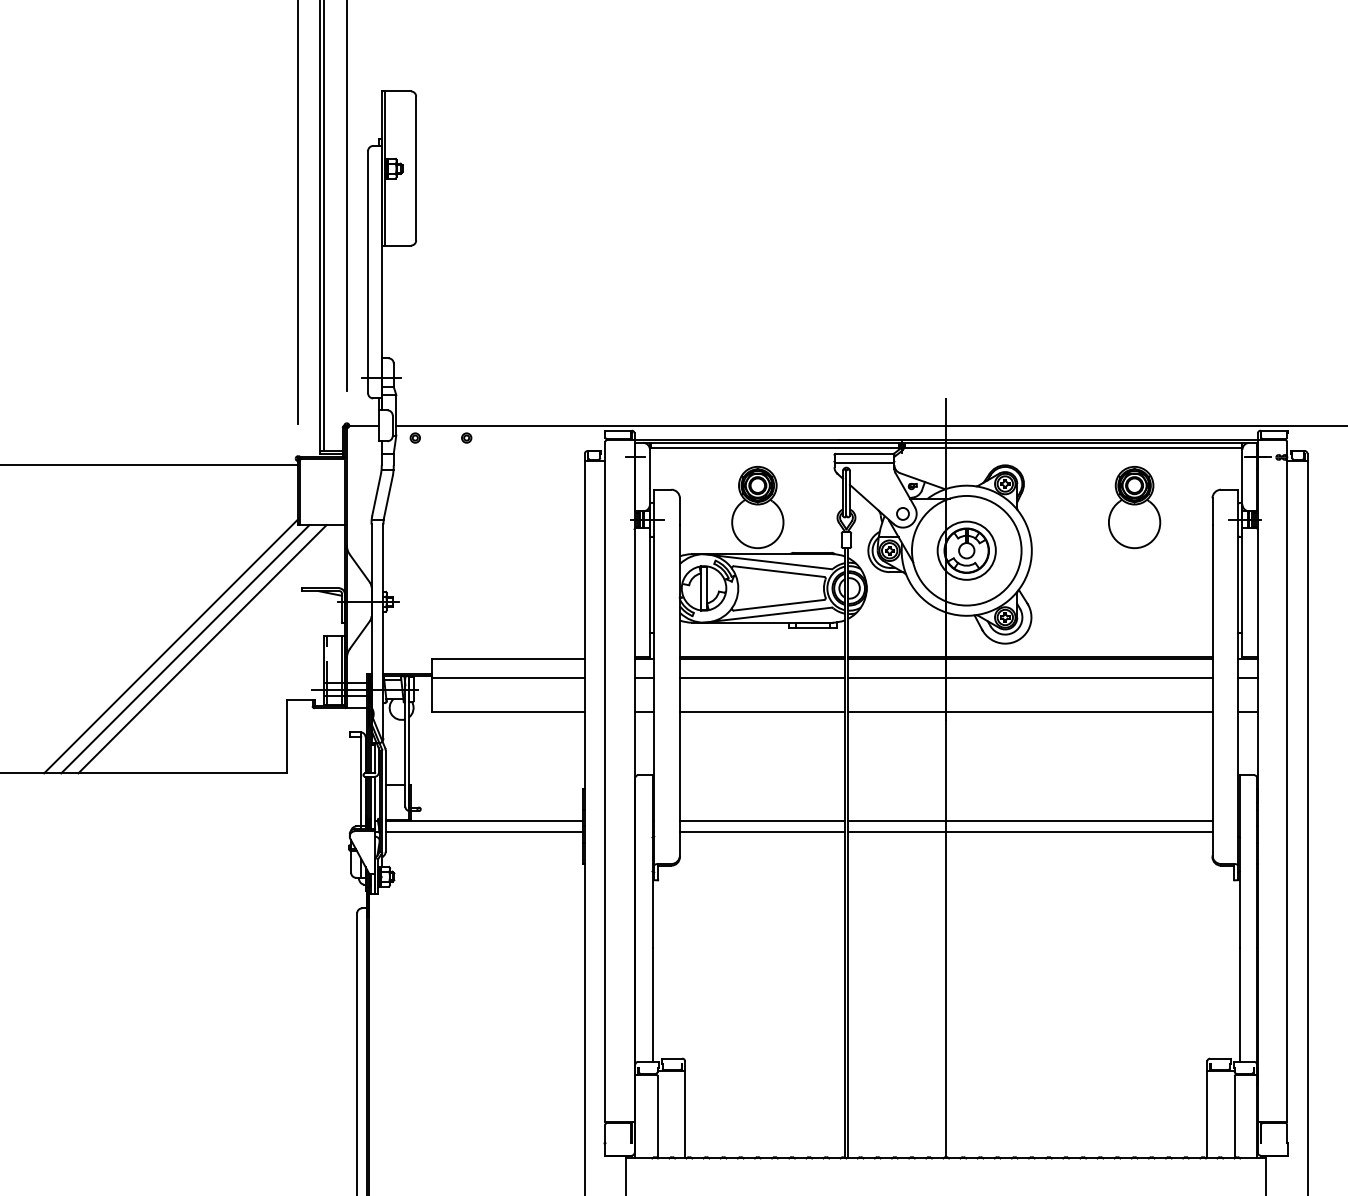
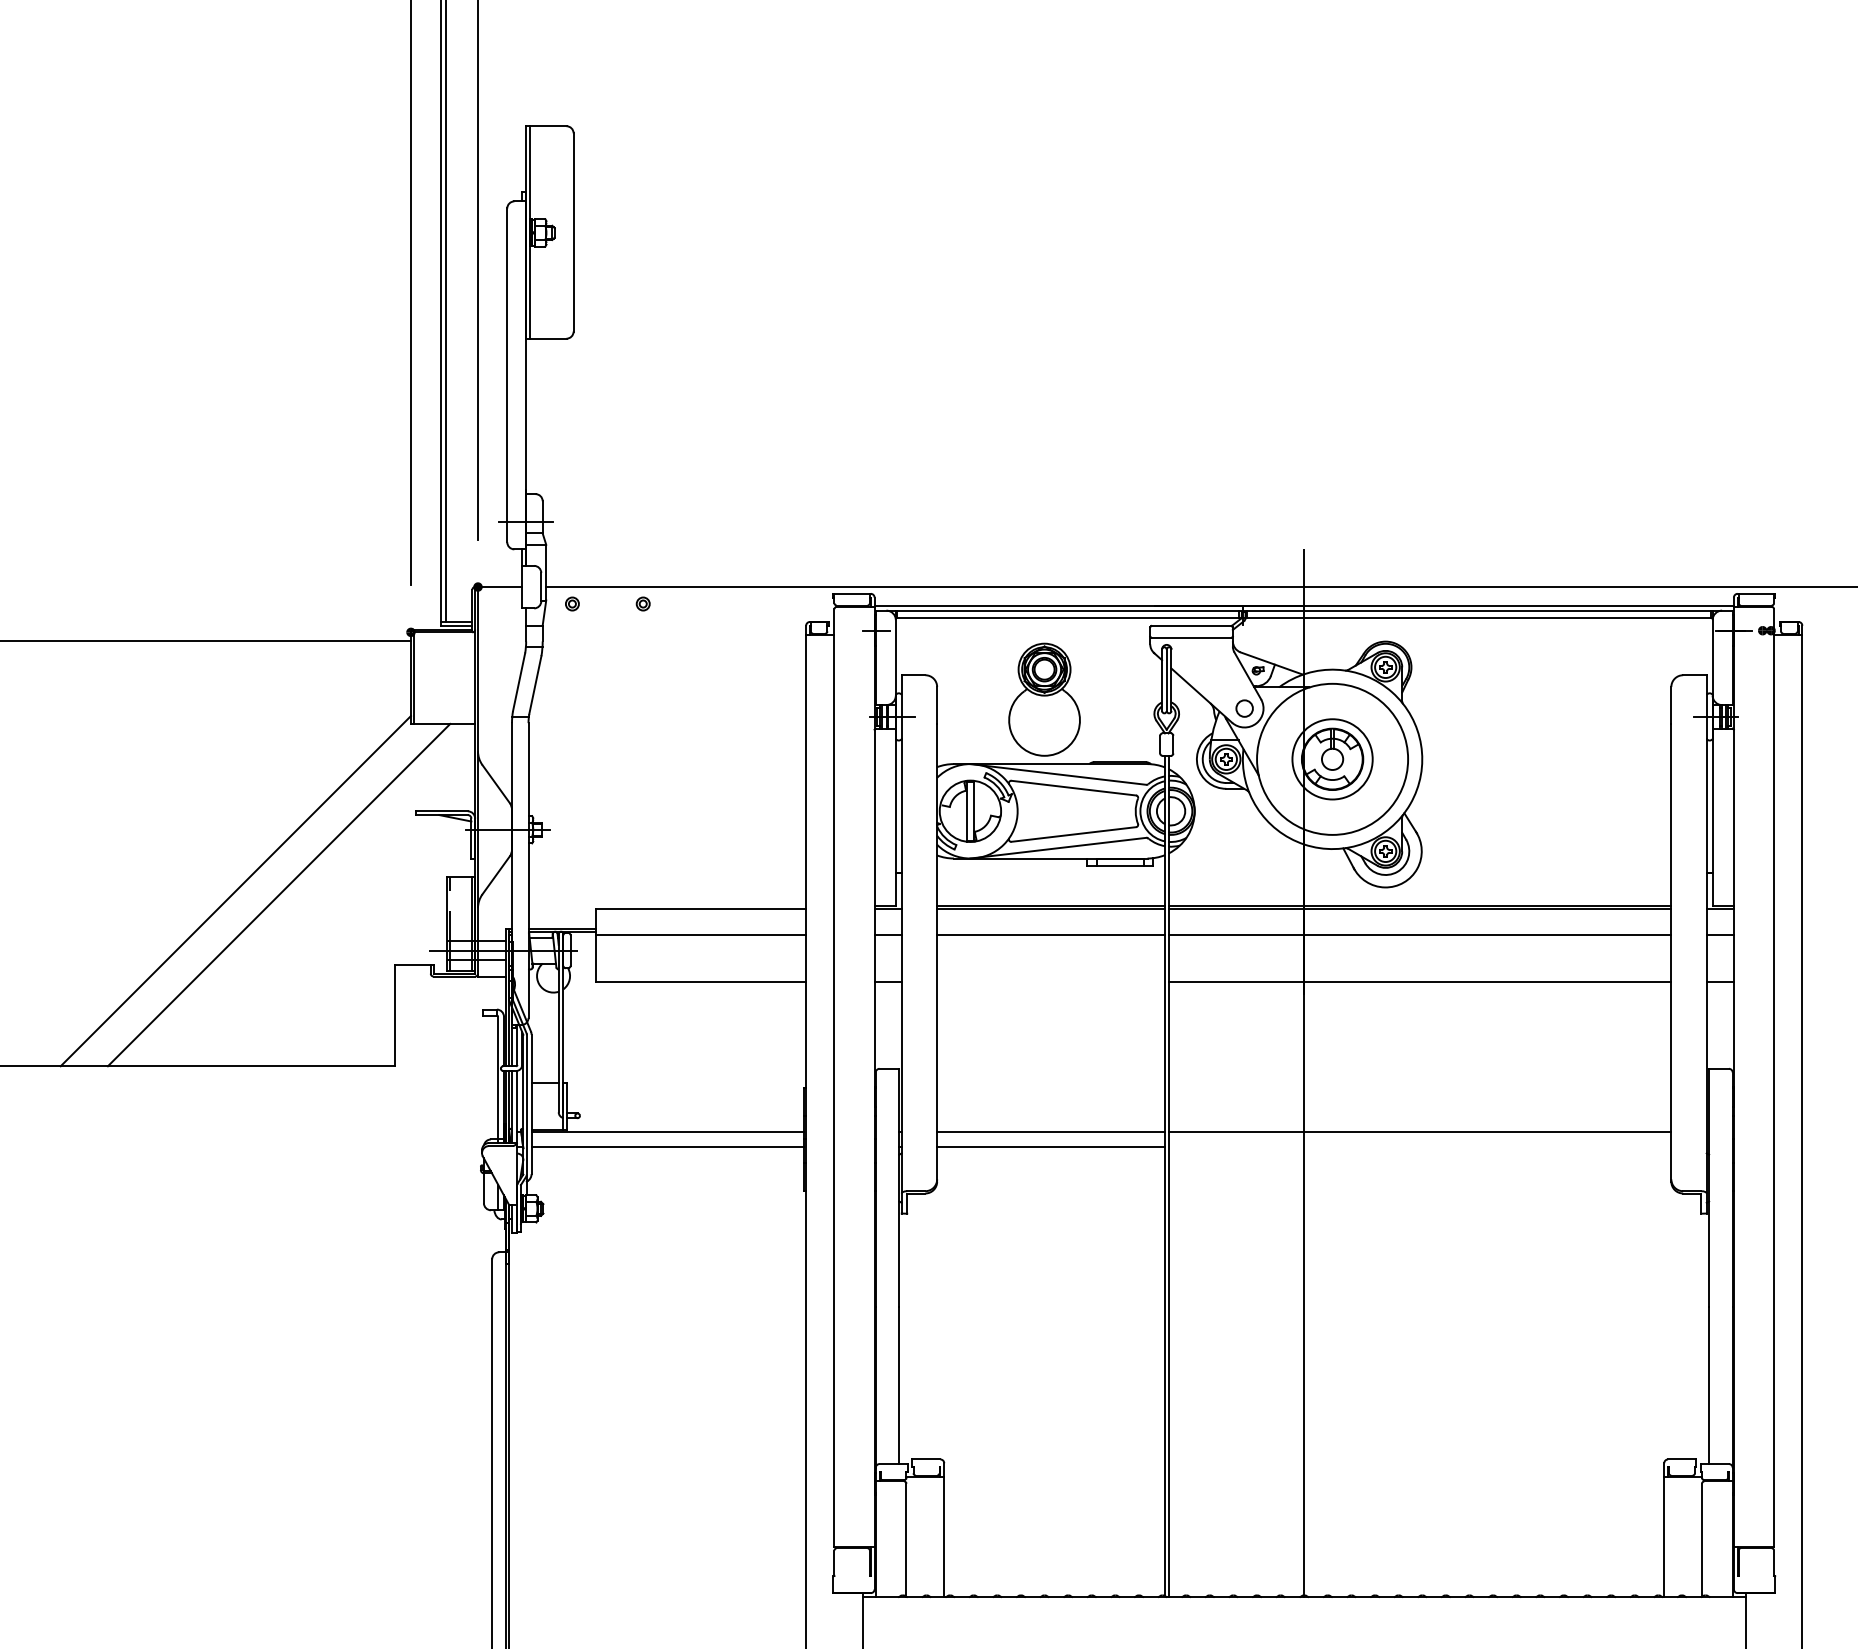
part: (1134, 507) -> (1563, 699), removed
line: (185, 649) -> (255, 895), removed
line: (762, 712) -> (1050, 982), removed
line: (1029, 831) -> (1419, 1146), removed

